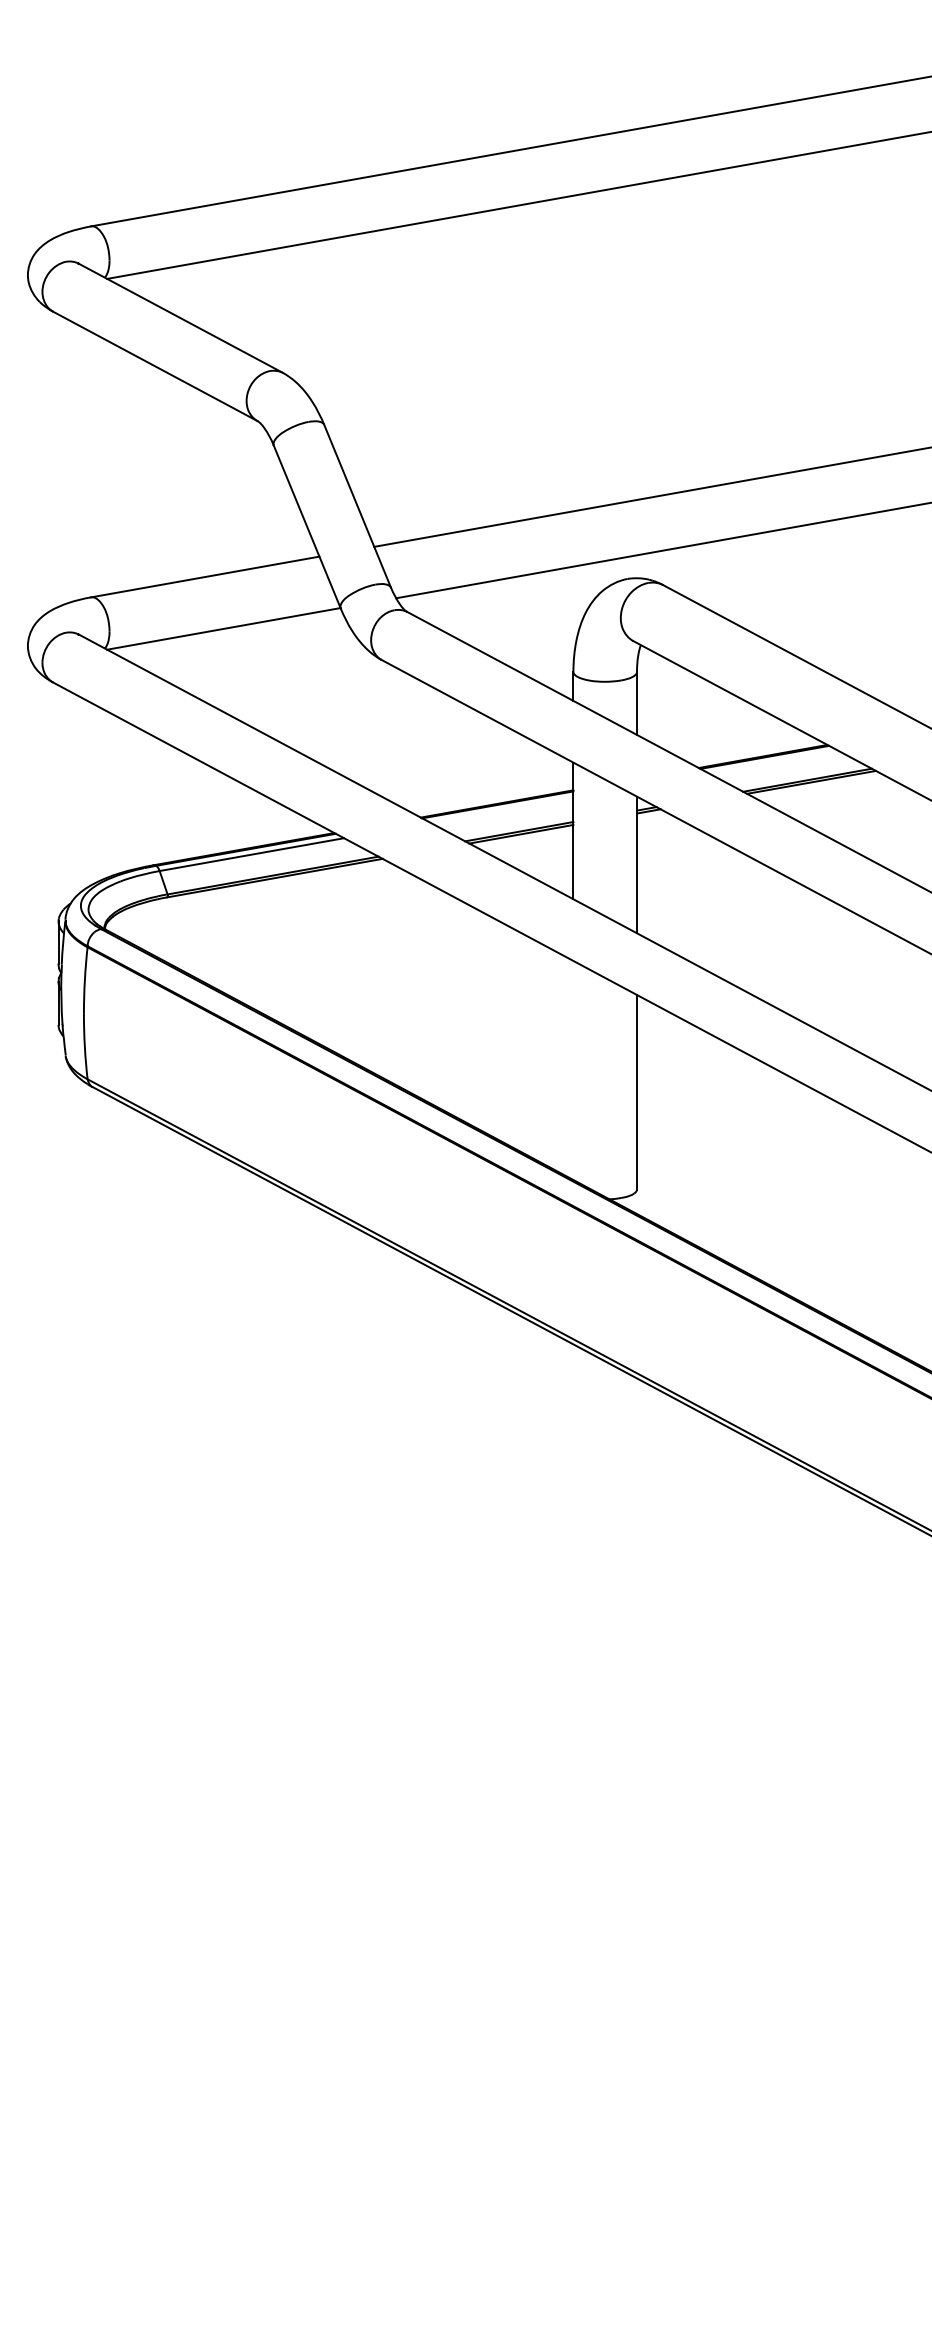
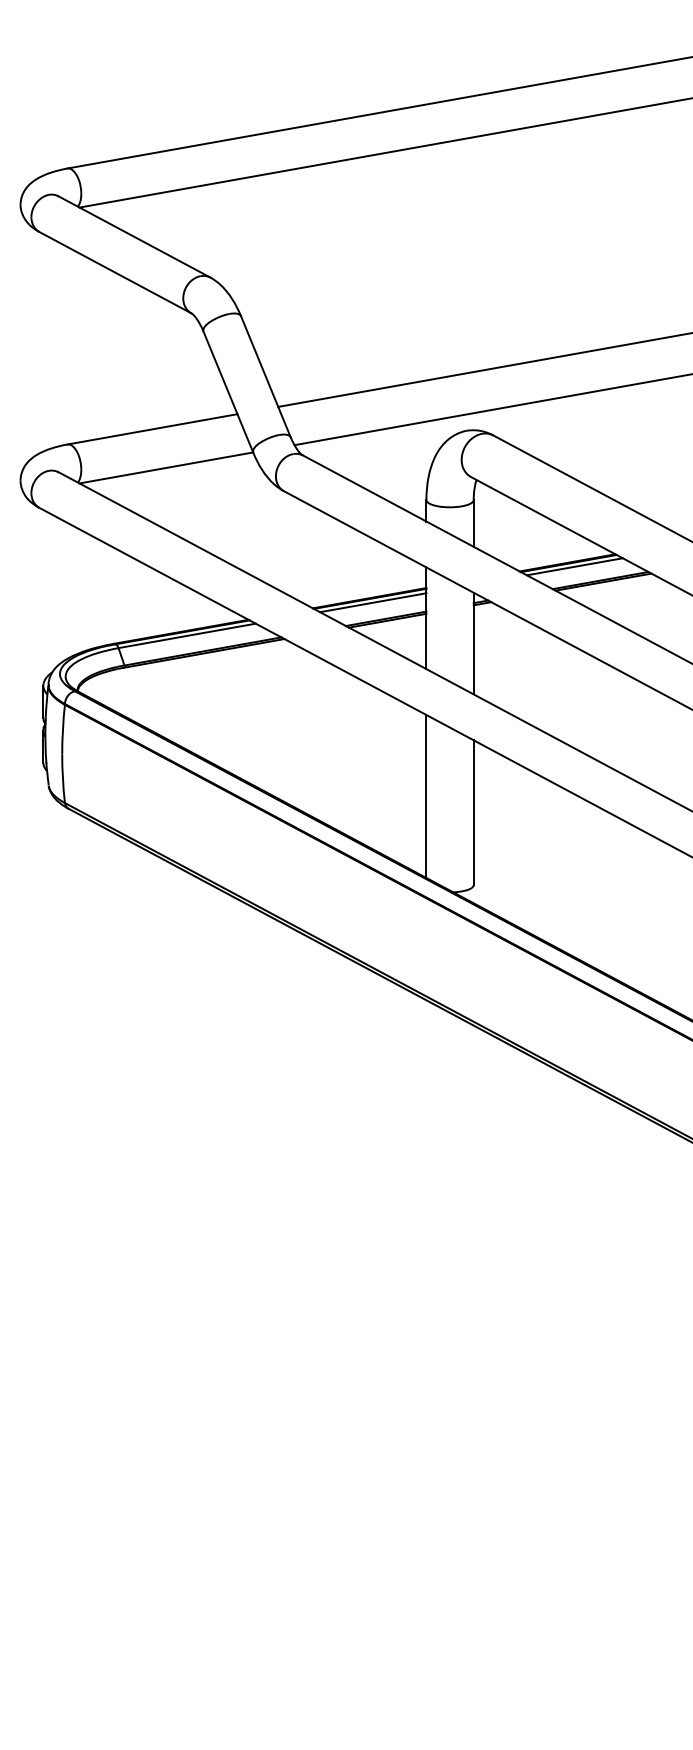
line: (772, 761) -> (574, 566), added
line: (501, 809) -> (372, 602), added
line: (573, 1070) -> (426, 796), added

